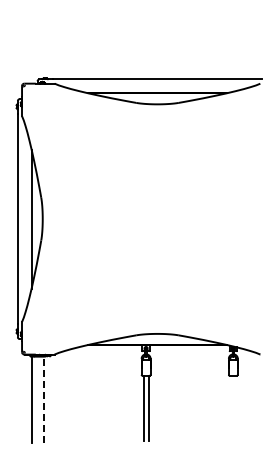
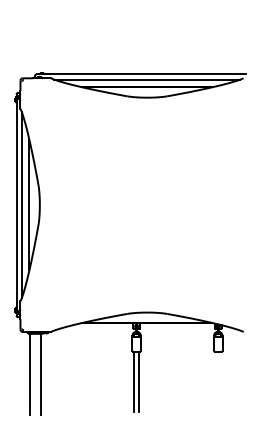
line: (157, 85) -> (147, 80), added
line: (23, 218) -> (21, 204), added
line: (44, 399) -> (41, 373), dashed -> solid

